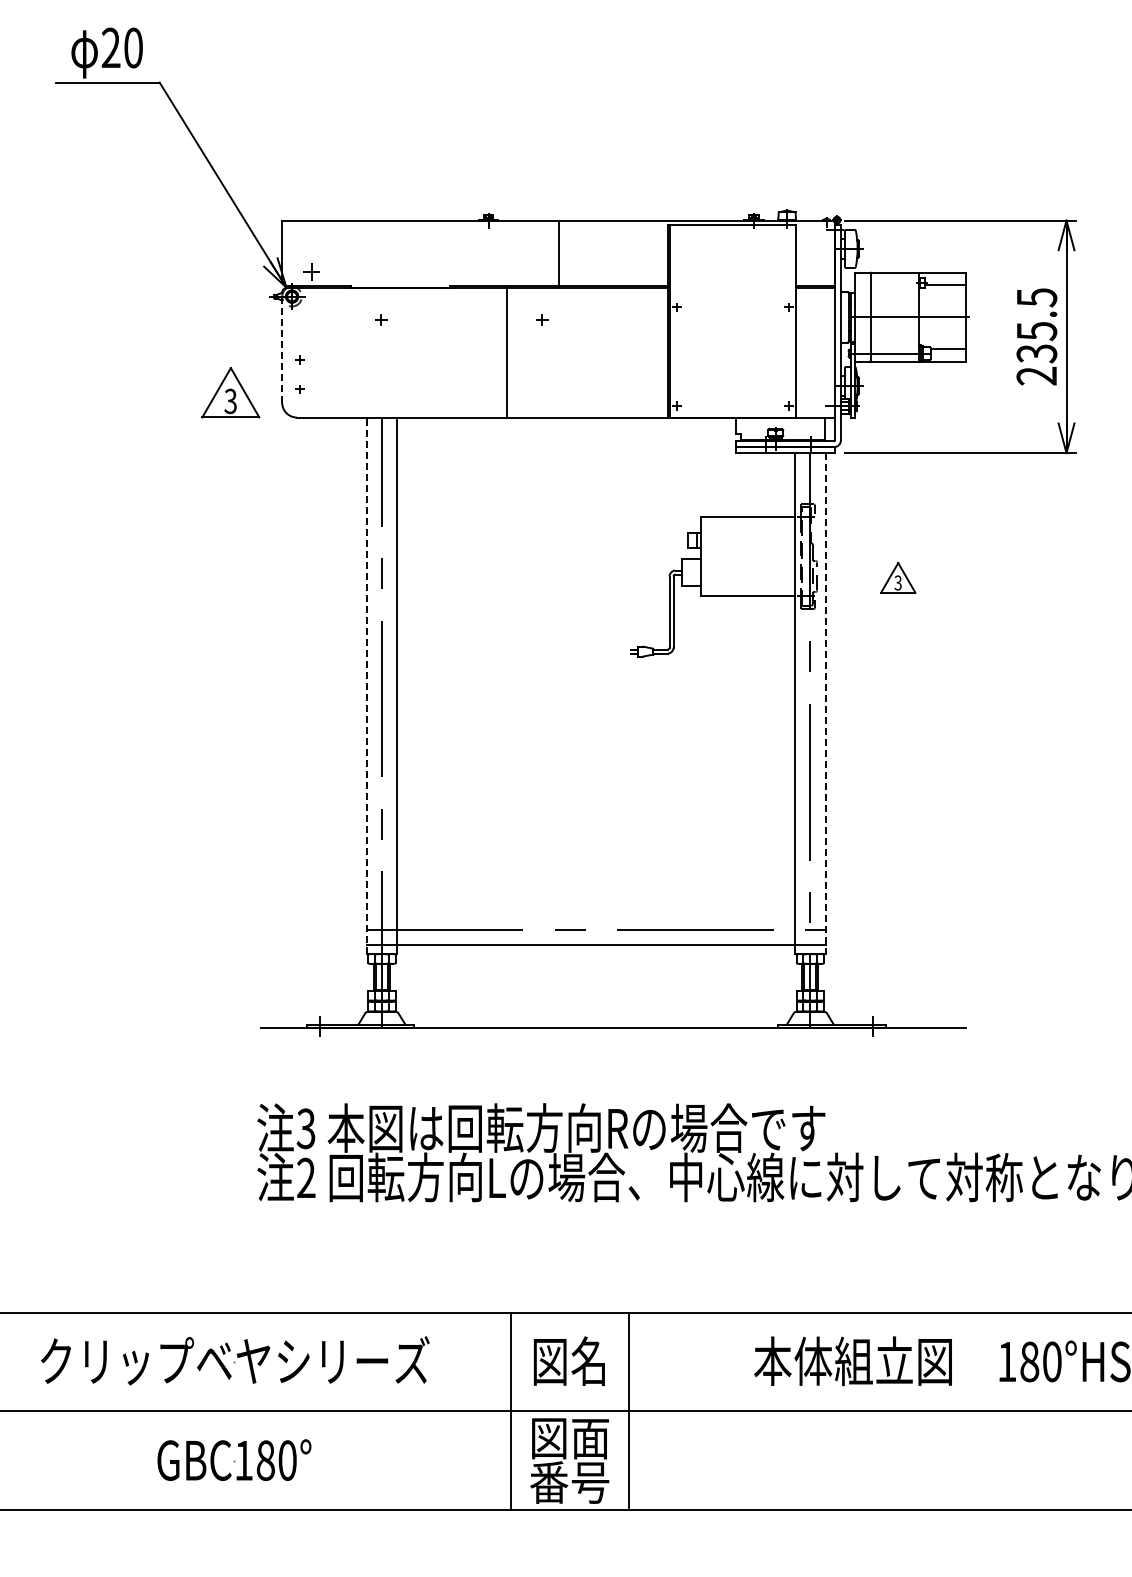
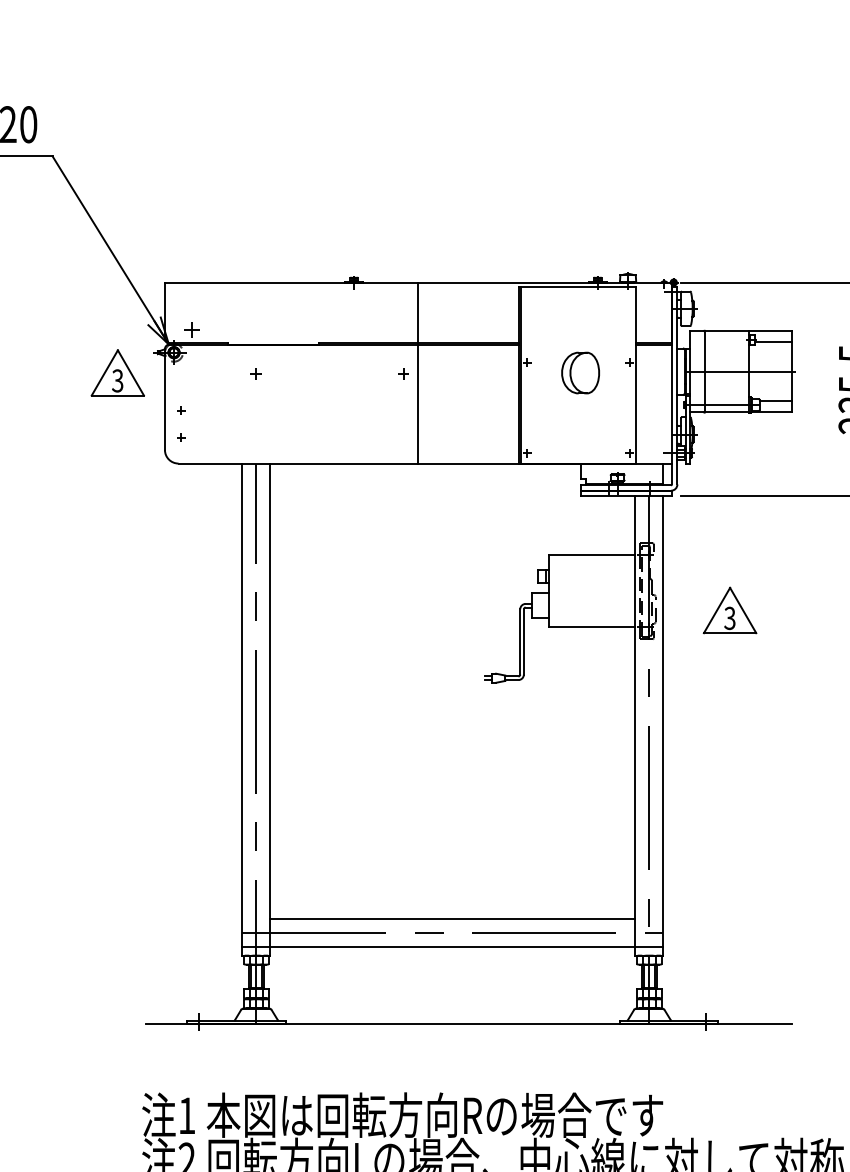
part: (735, 318) -> (580, 372), added
line: (282, 347) -> (165, 399), dashed -> solid
line: (506, 352) -> (418, 403), moved
part: (230, 392) -> (117, 372), moved
part: (897, 577) -> (729, 610), size x1.67
line: (366, 685) -> (242, 709), dashed -> solid
line: (825, 704) -> (663, 726), dashed -> solid
line: (596, 914) -> (453, 919), added
text: (305, 1128) -> (186, 1115), 3 -> 1

